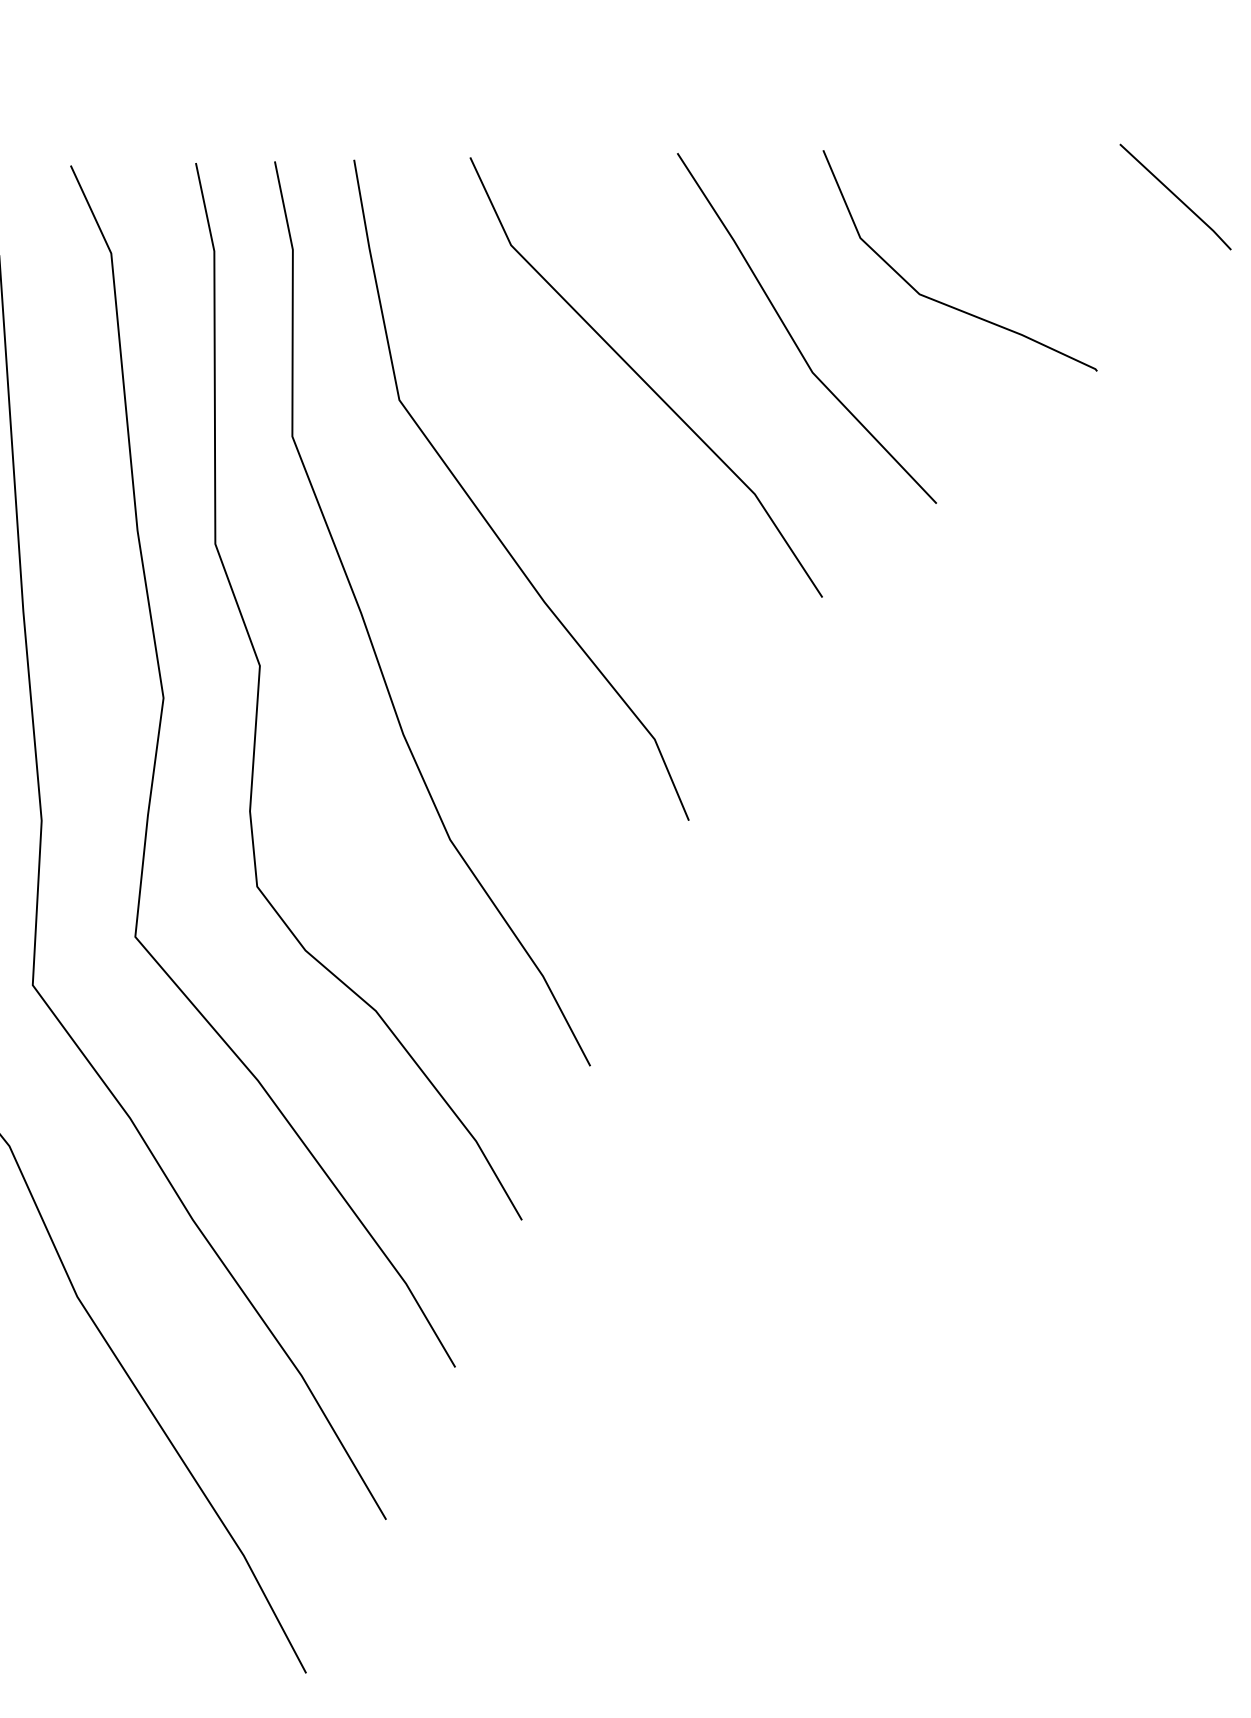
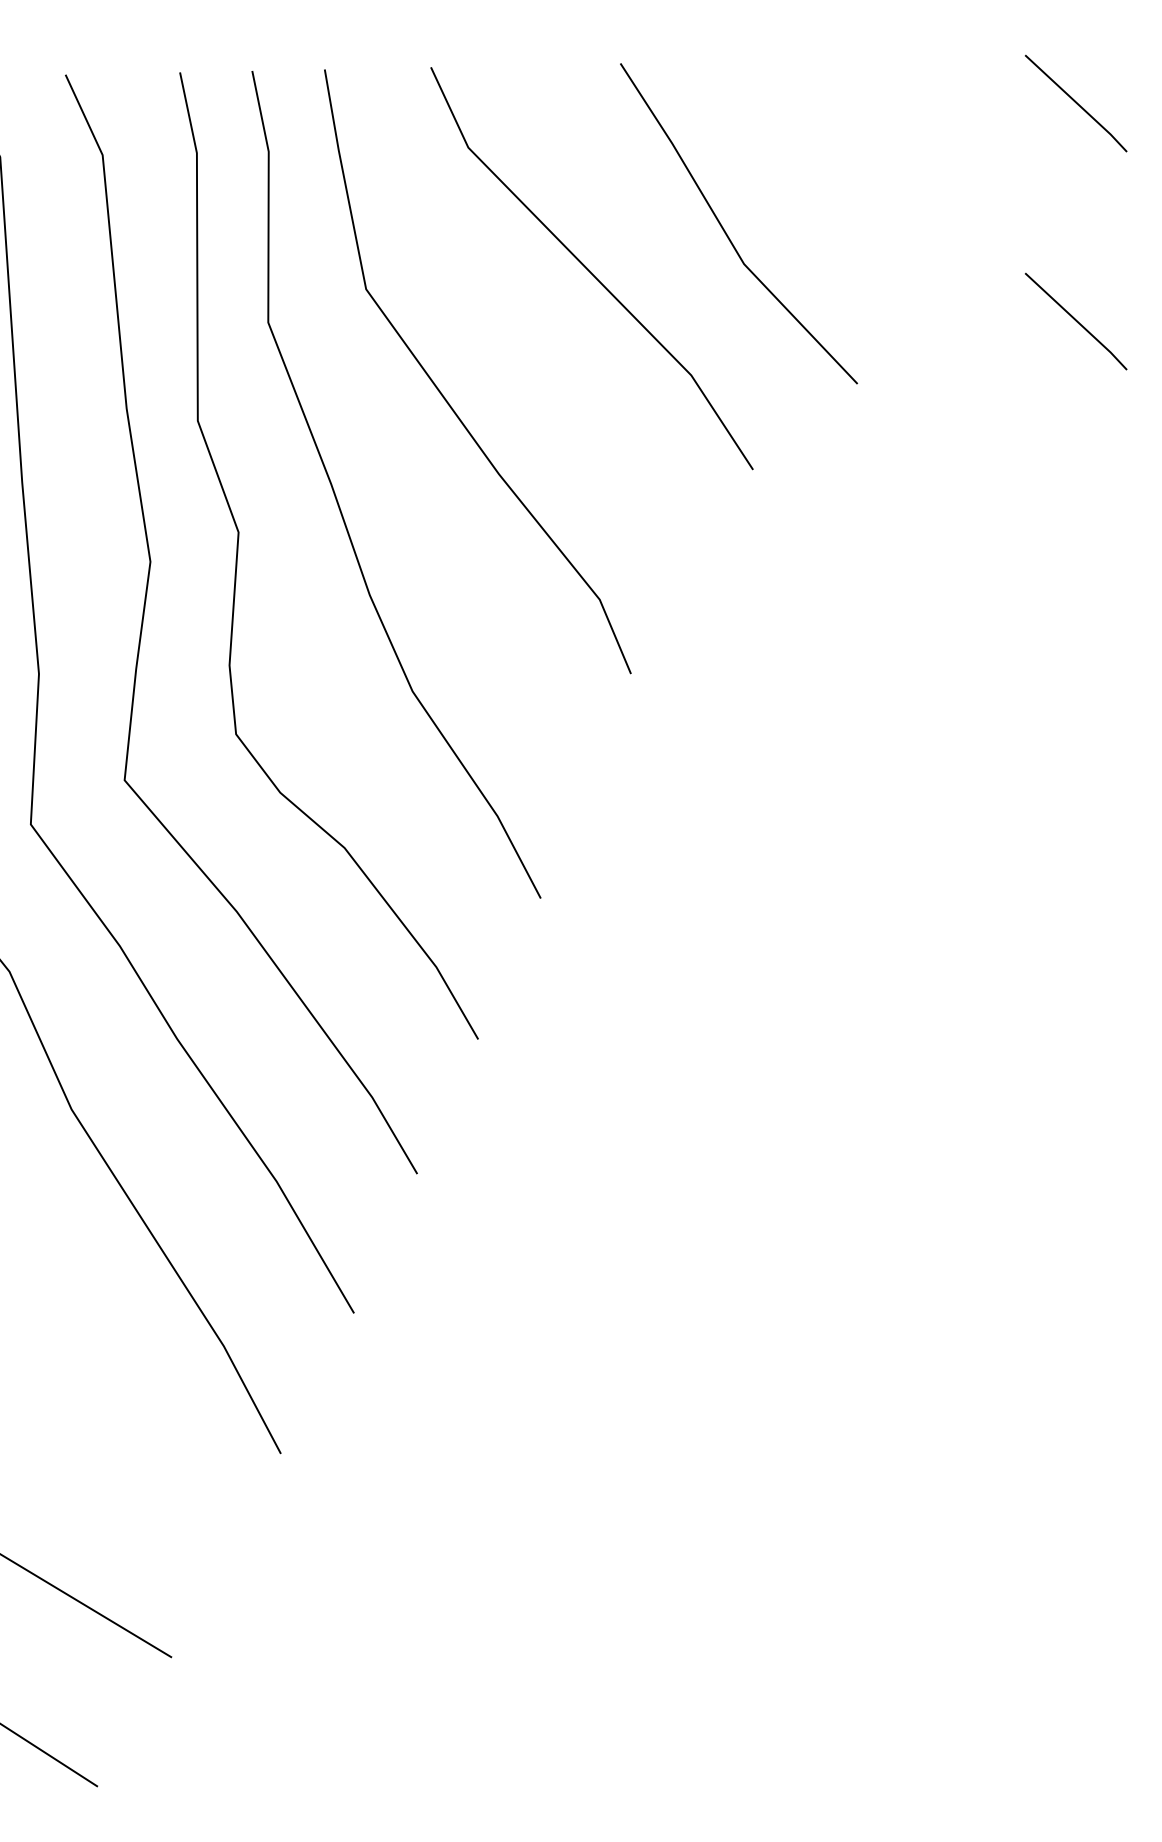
curve: (945, 303) -> (865, 200), removed
line: (1175, 435) -> (1076, 321), added

